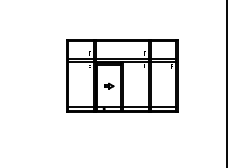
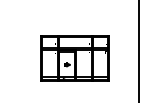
part: (121, 75) -> (74, 58), moved

